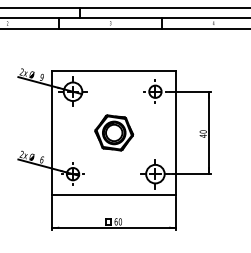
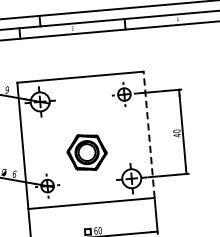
part: (114, 132) -> (87, 152), moved
line: (176, 132) -> (149, 134), solid -> dashed

